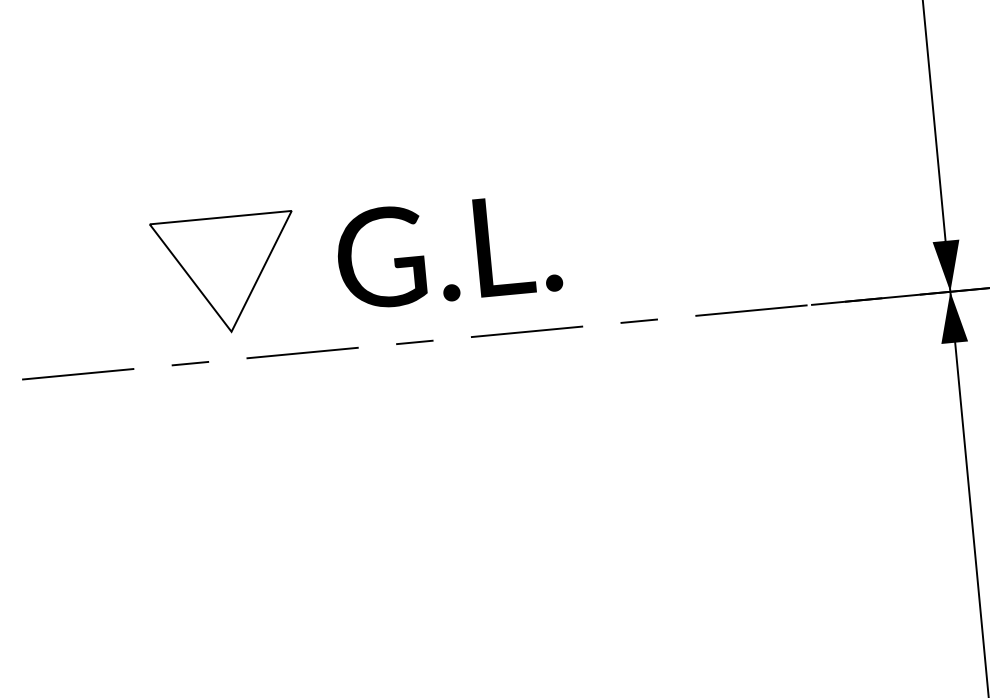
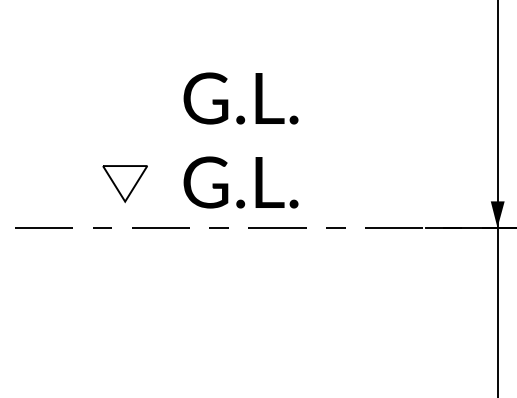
part: (409, 93) -> (228, 99), added
part: (224, 274) -> (124, 183), size x0.6
fill: (952, 316) -> (497, 240), removed

